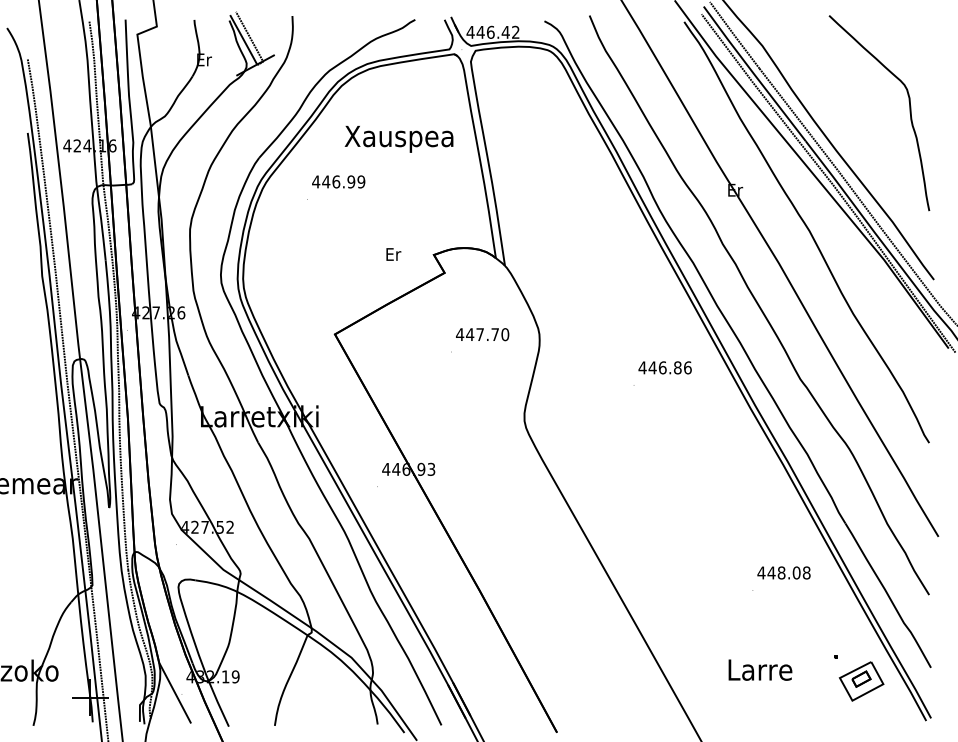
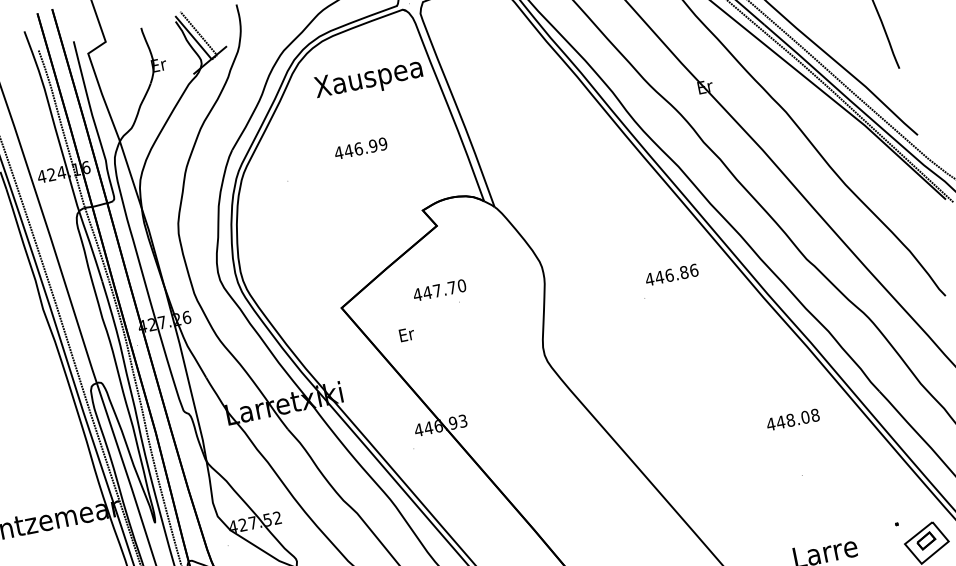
text: (398, 138) -> (368, 79), moved
text: (338, 181) -> (360, 148), moved
text: (393, 254) -> (406, 334), moved
text: (482, 334) -> (439, 290), moved
text: (783, 572) -> (792, 419), moved

